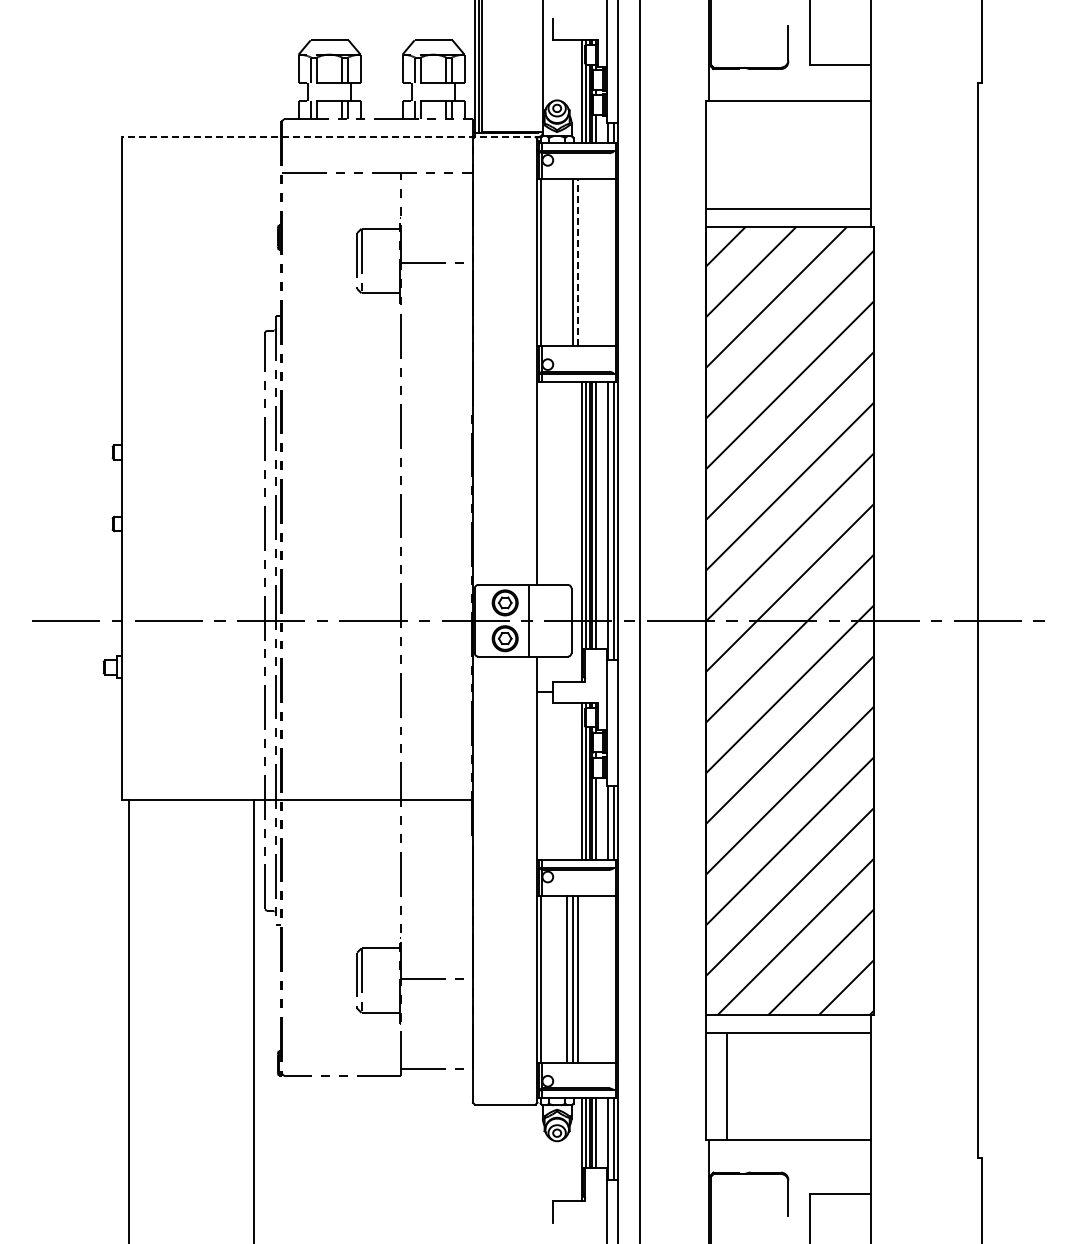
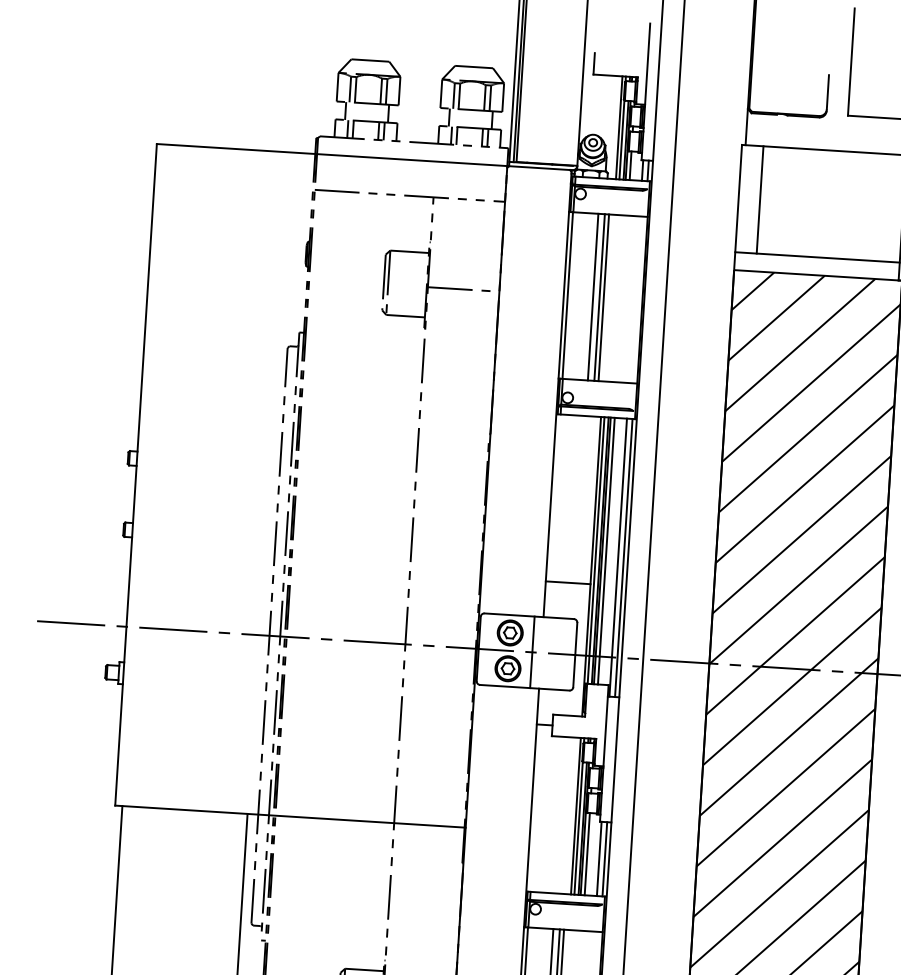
line: (331, 137) -> (366, 157), dashed -> solid
line: (727, 154) -> (760, 199), added
line: (566, 262) -> (592, 297), added
line: (577, 262) -> (603, 297), dashed -> solid
line: (559, 549) -> (567, 583), added

